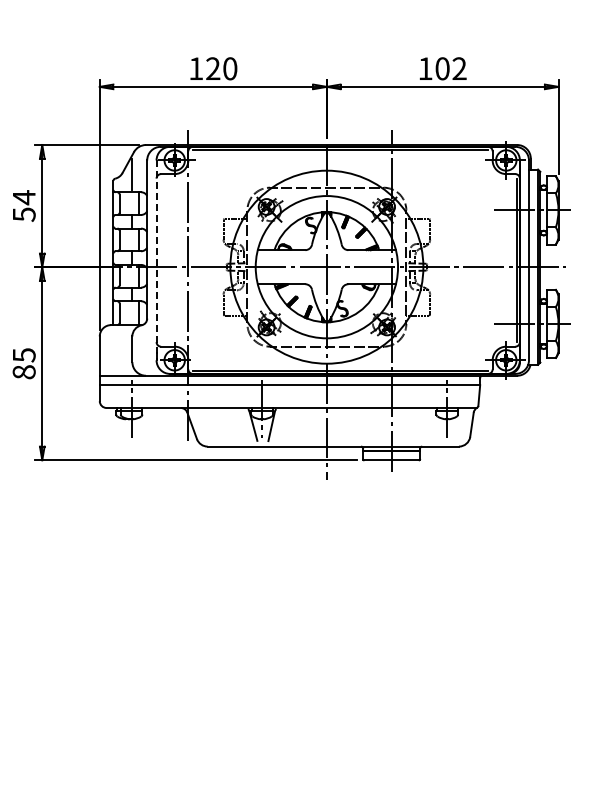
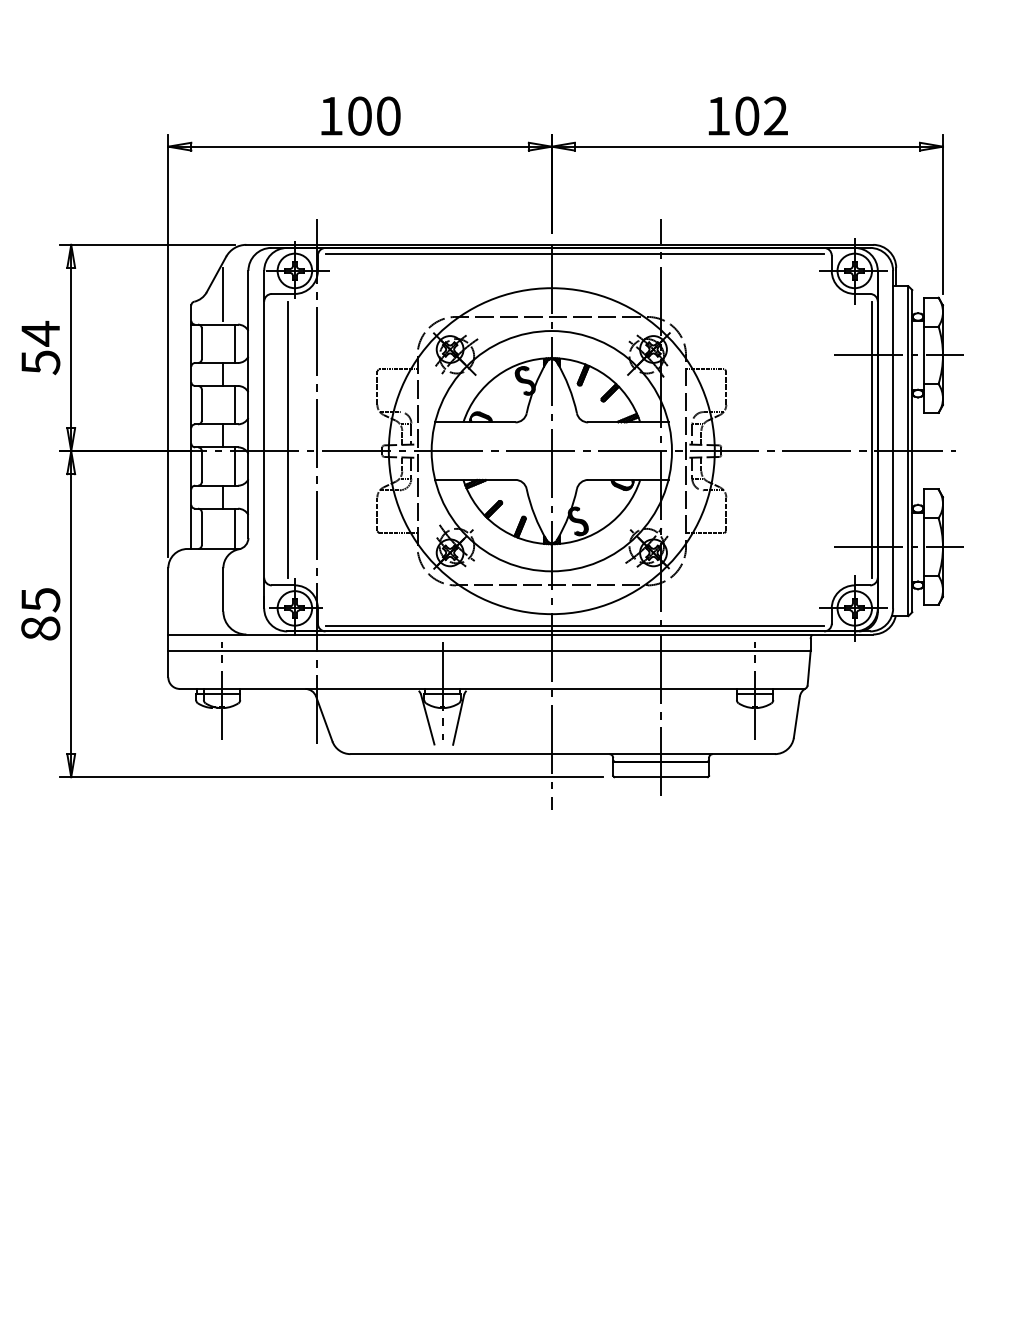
text: (213, 68) -> (360, 115), 120 -> 100
line: (156, 260) -> (264, 439), dashed -> solid
line: (170, 260) -> (287, 439), added

